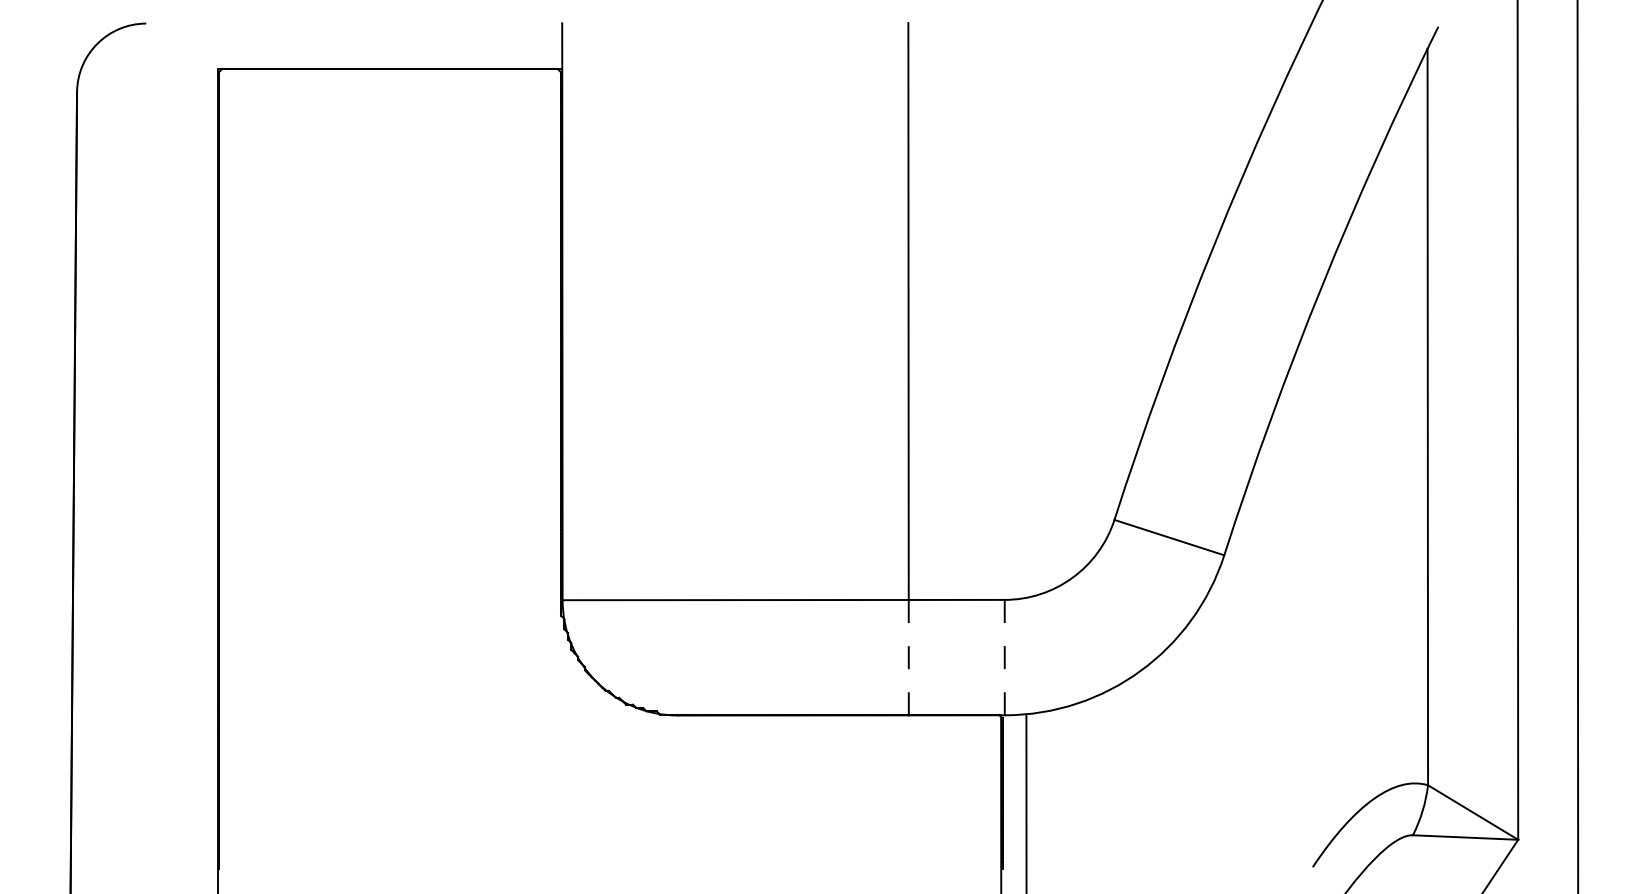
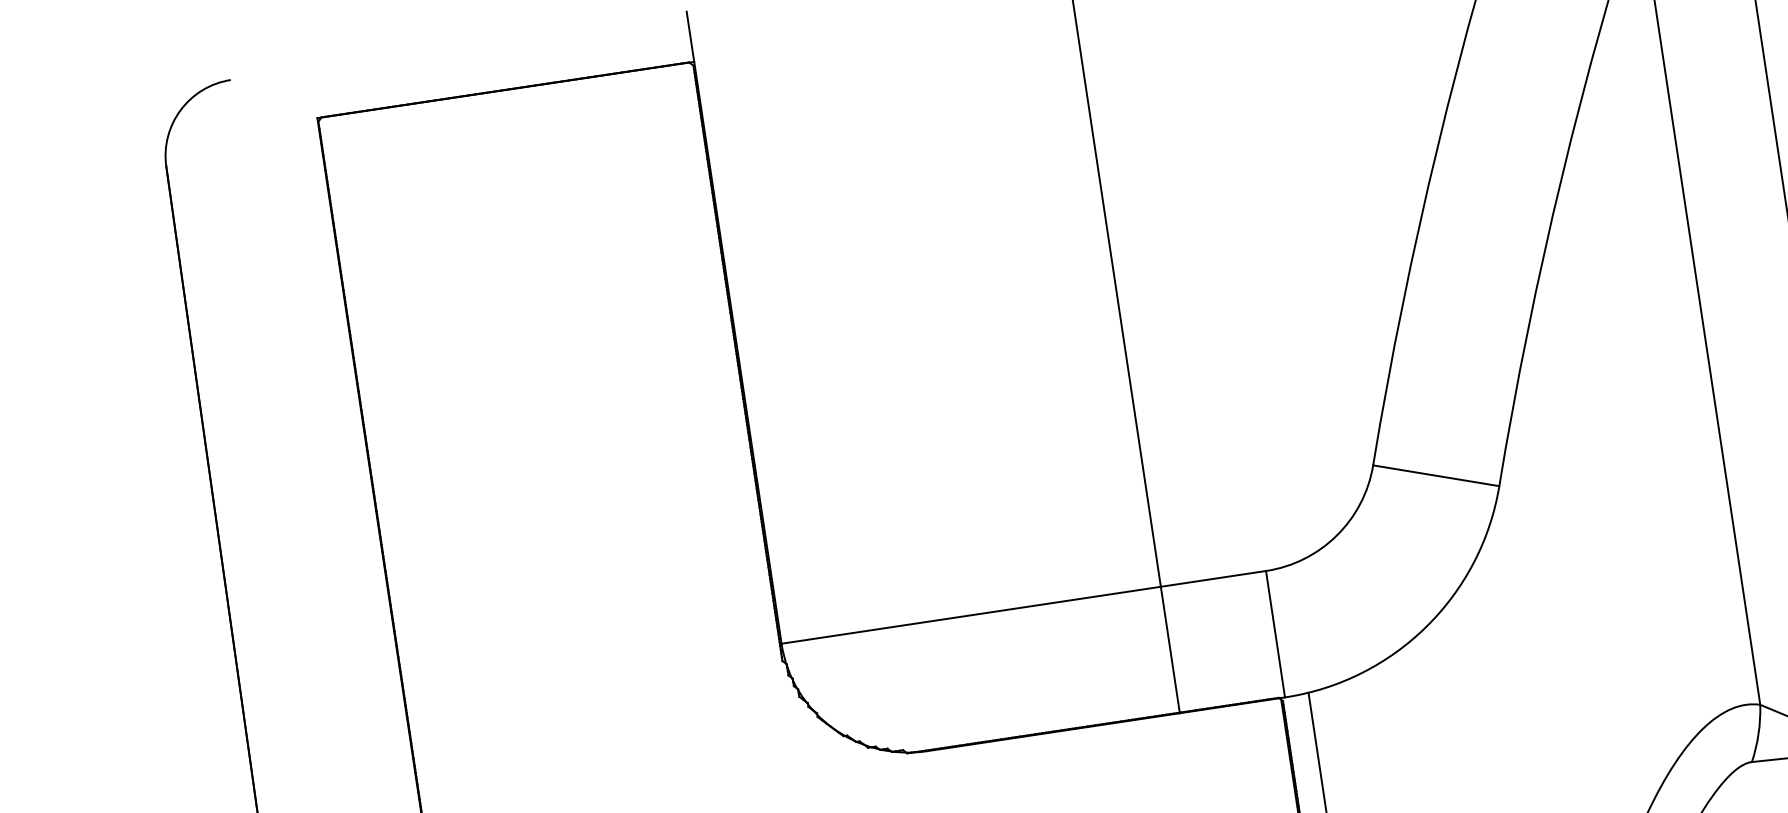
line: (908, 657) -> (1170, 649), dashed -> solid
line: (1004, 657) -> (1275, 634), dashed -> solid

